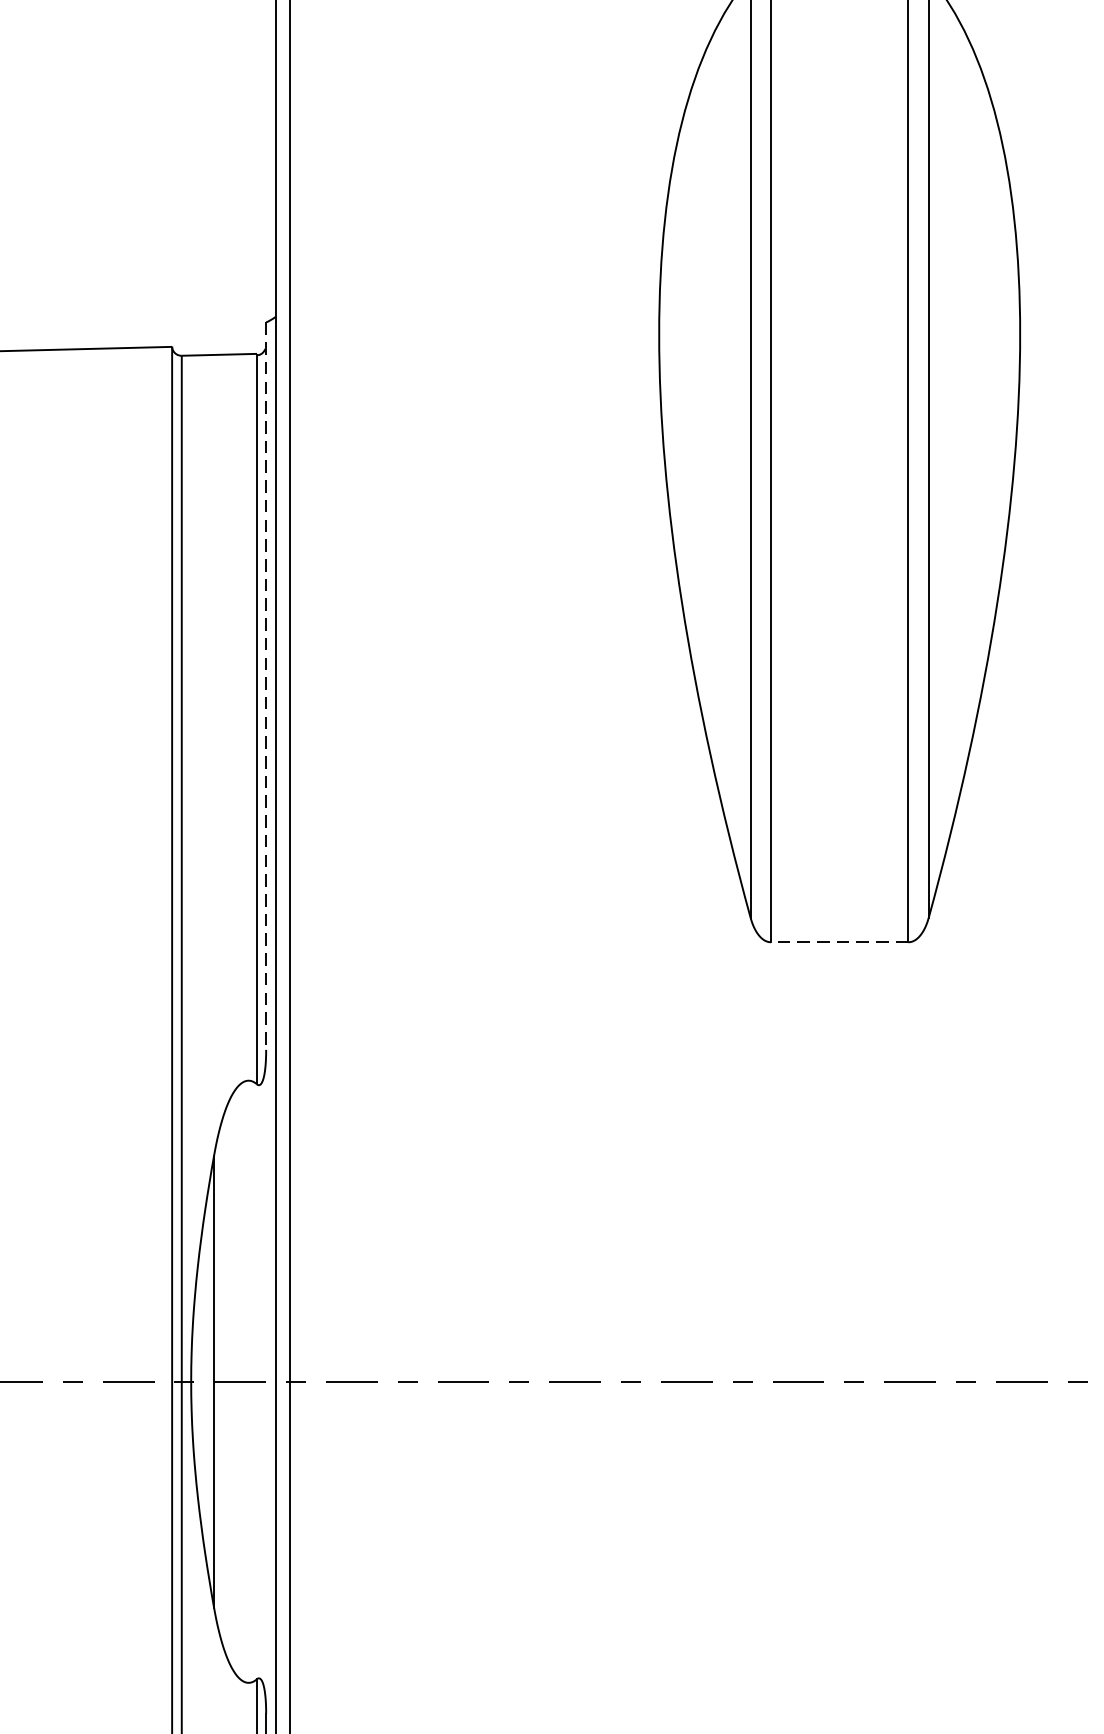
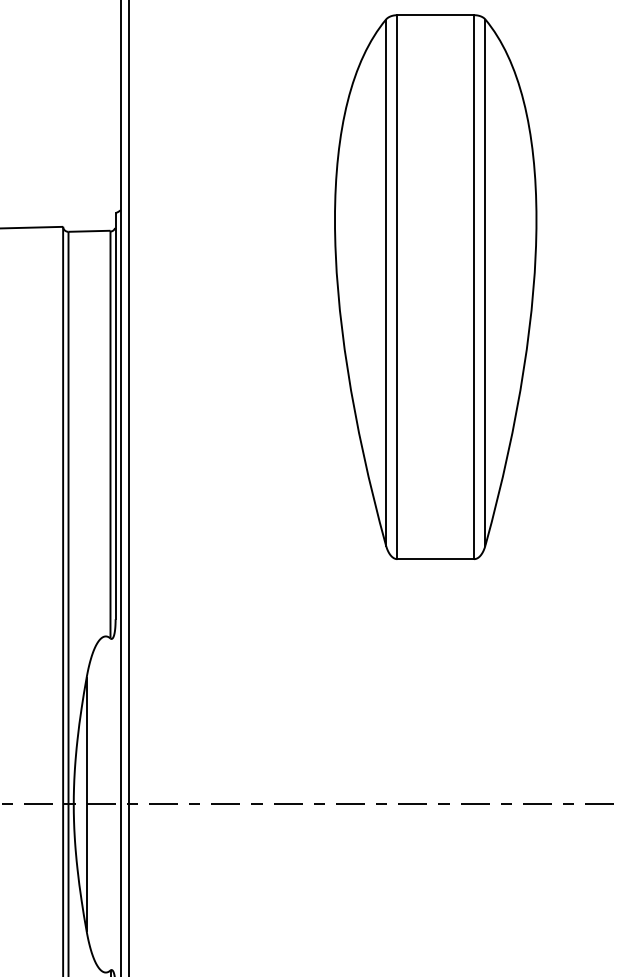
line: (265, 686) -> (115, 416), dashed -> solid
line: (839, 942) -> (435, 559), dashed -> solid

